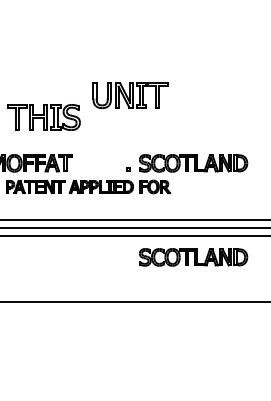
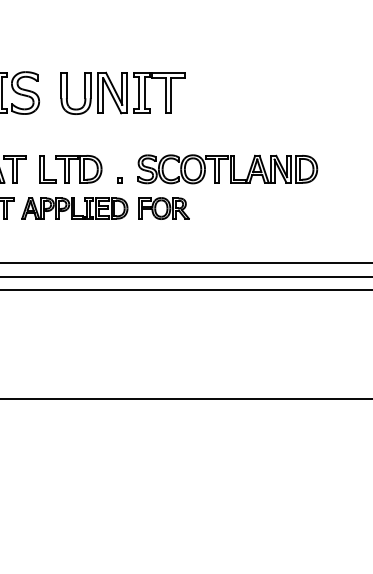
part: (130, 95) -> (123, 93), moved
part: (99, 163) -> (71, 169), added
part: (193, 257) -> (227, 325), removed

